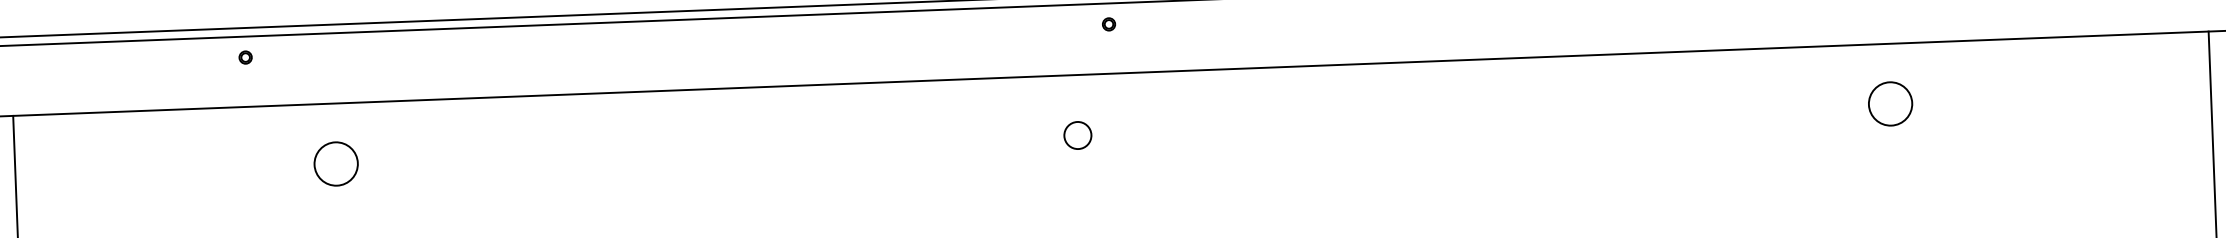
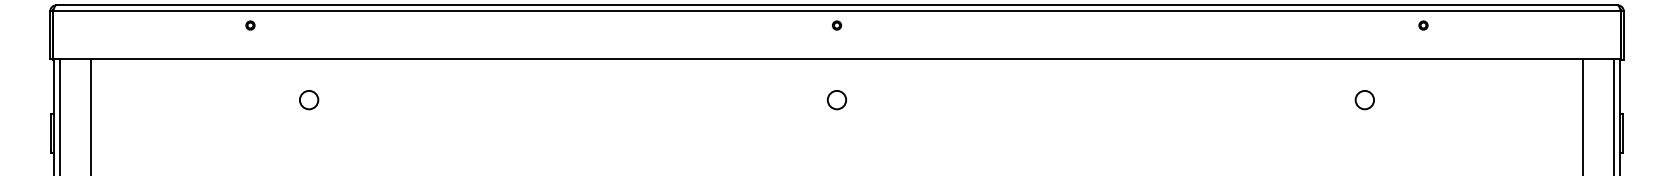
circle: (1889, 104) -> (1364, 100), size x0.62
circle: (1077, 136) -> (836, 100), moved
circle: (335, 163) -> (308, 99), size x0.62

